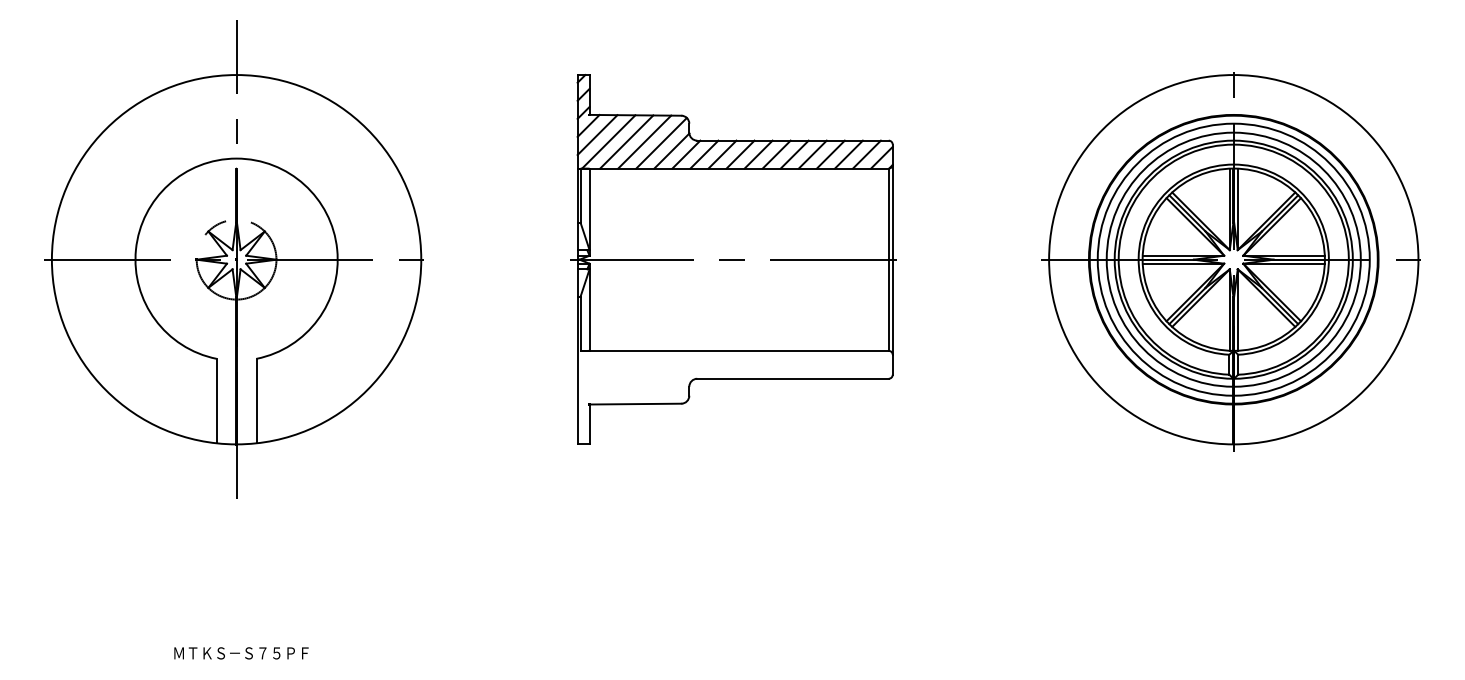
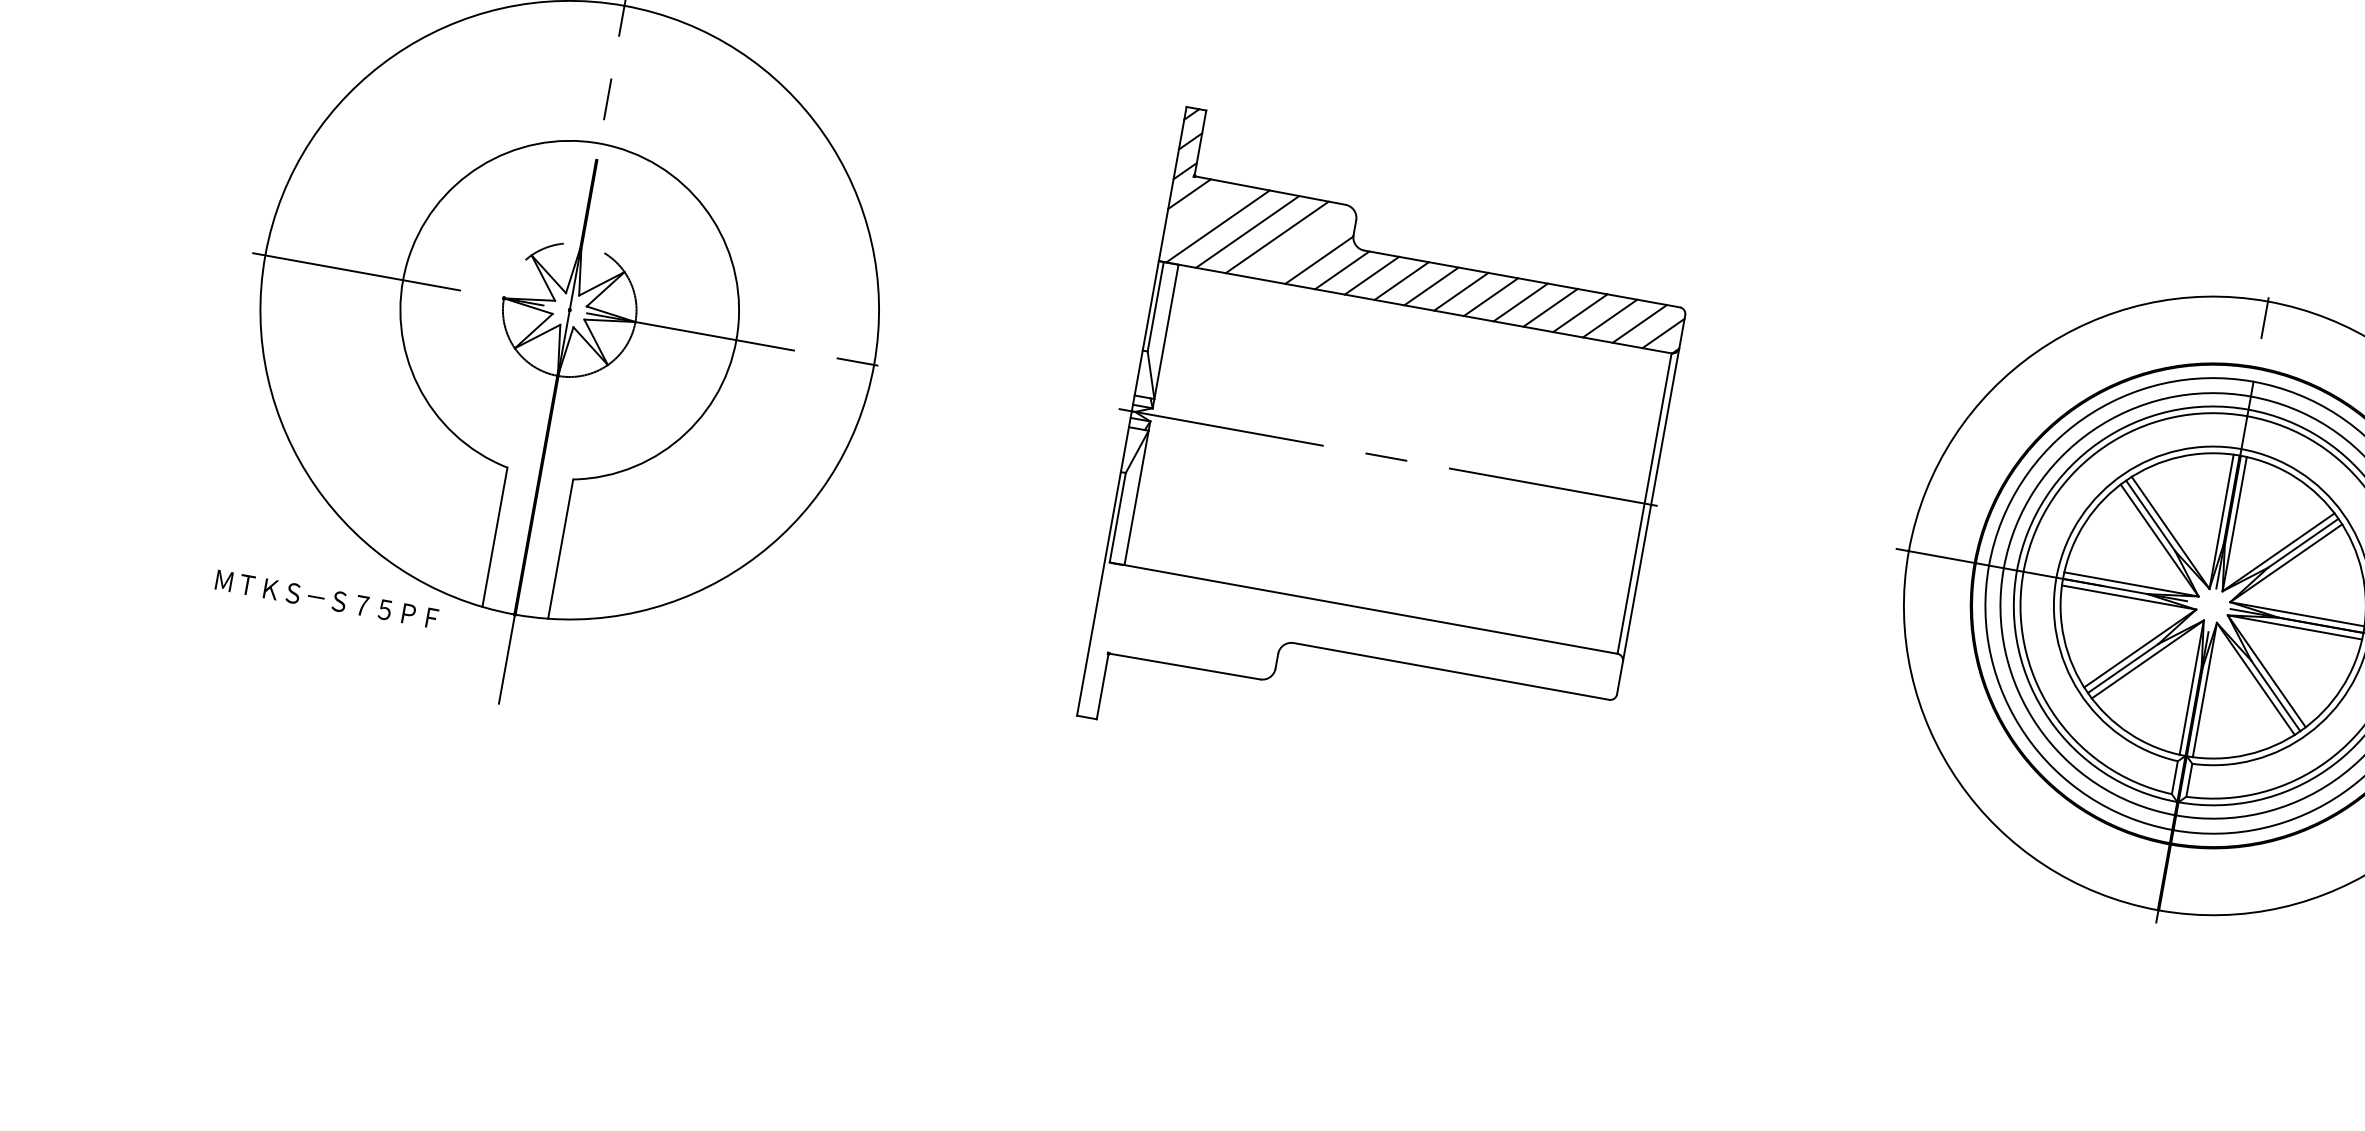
line: (597, 135) -> (1201, 212), removed
line: (661, 143) -> (1304, 244), removed
text: (241, 653) -> (326, 599), moved

